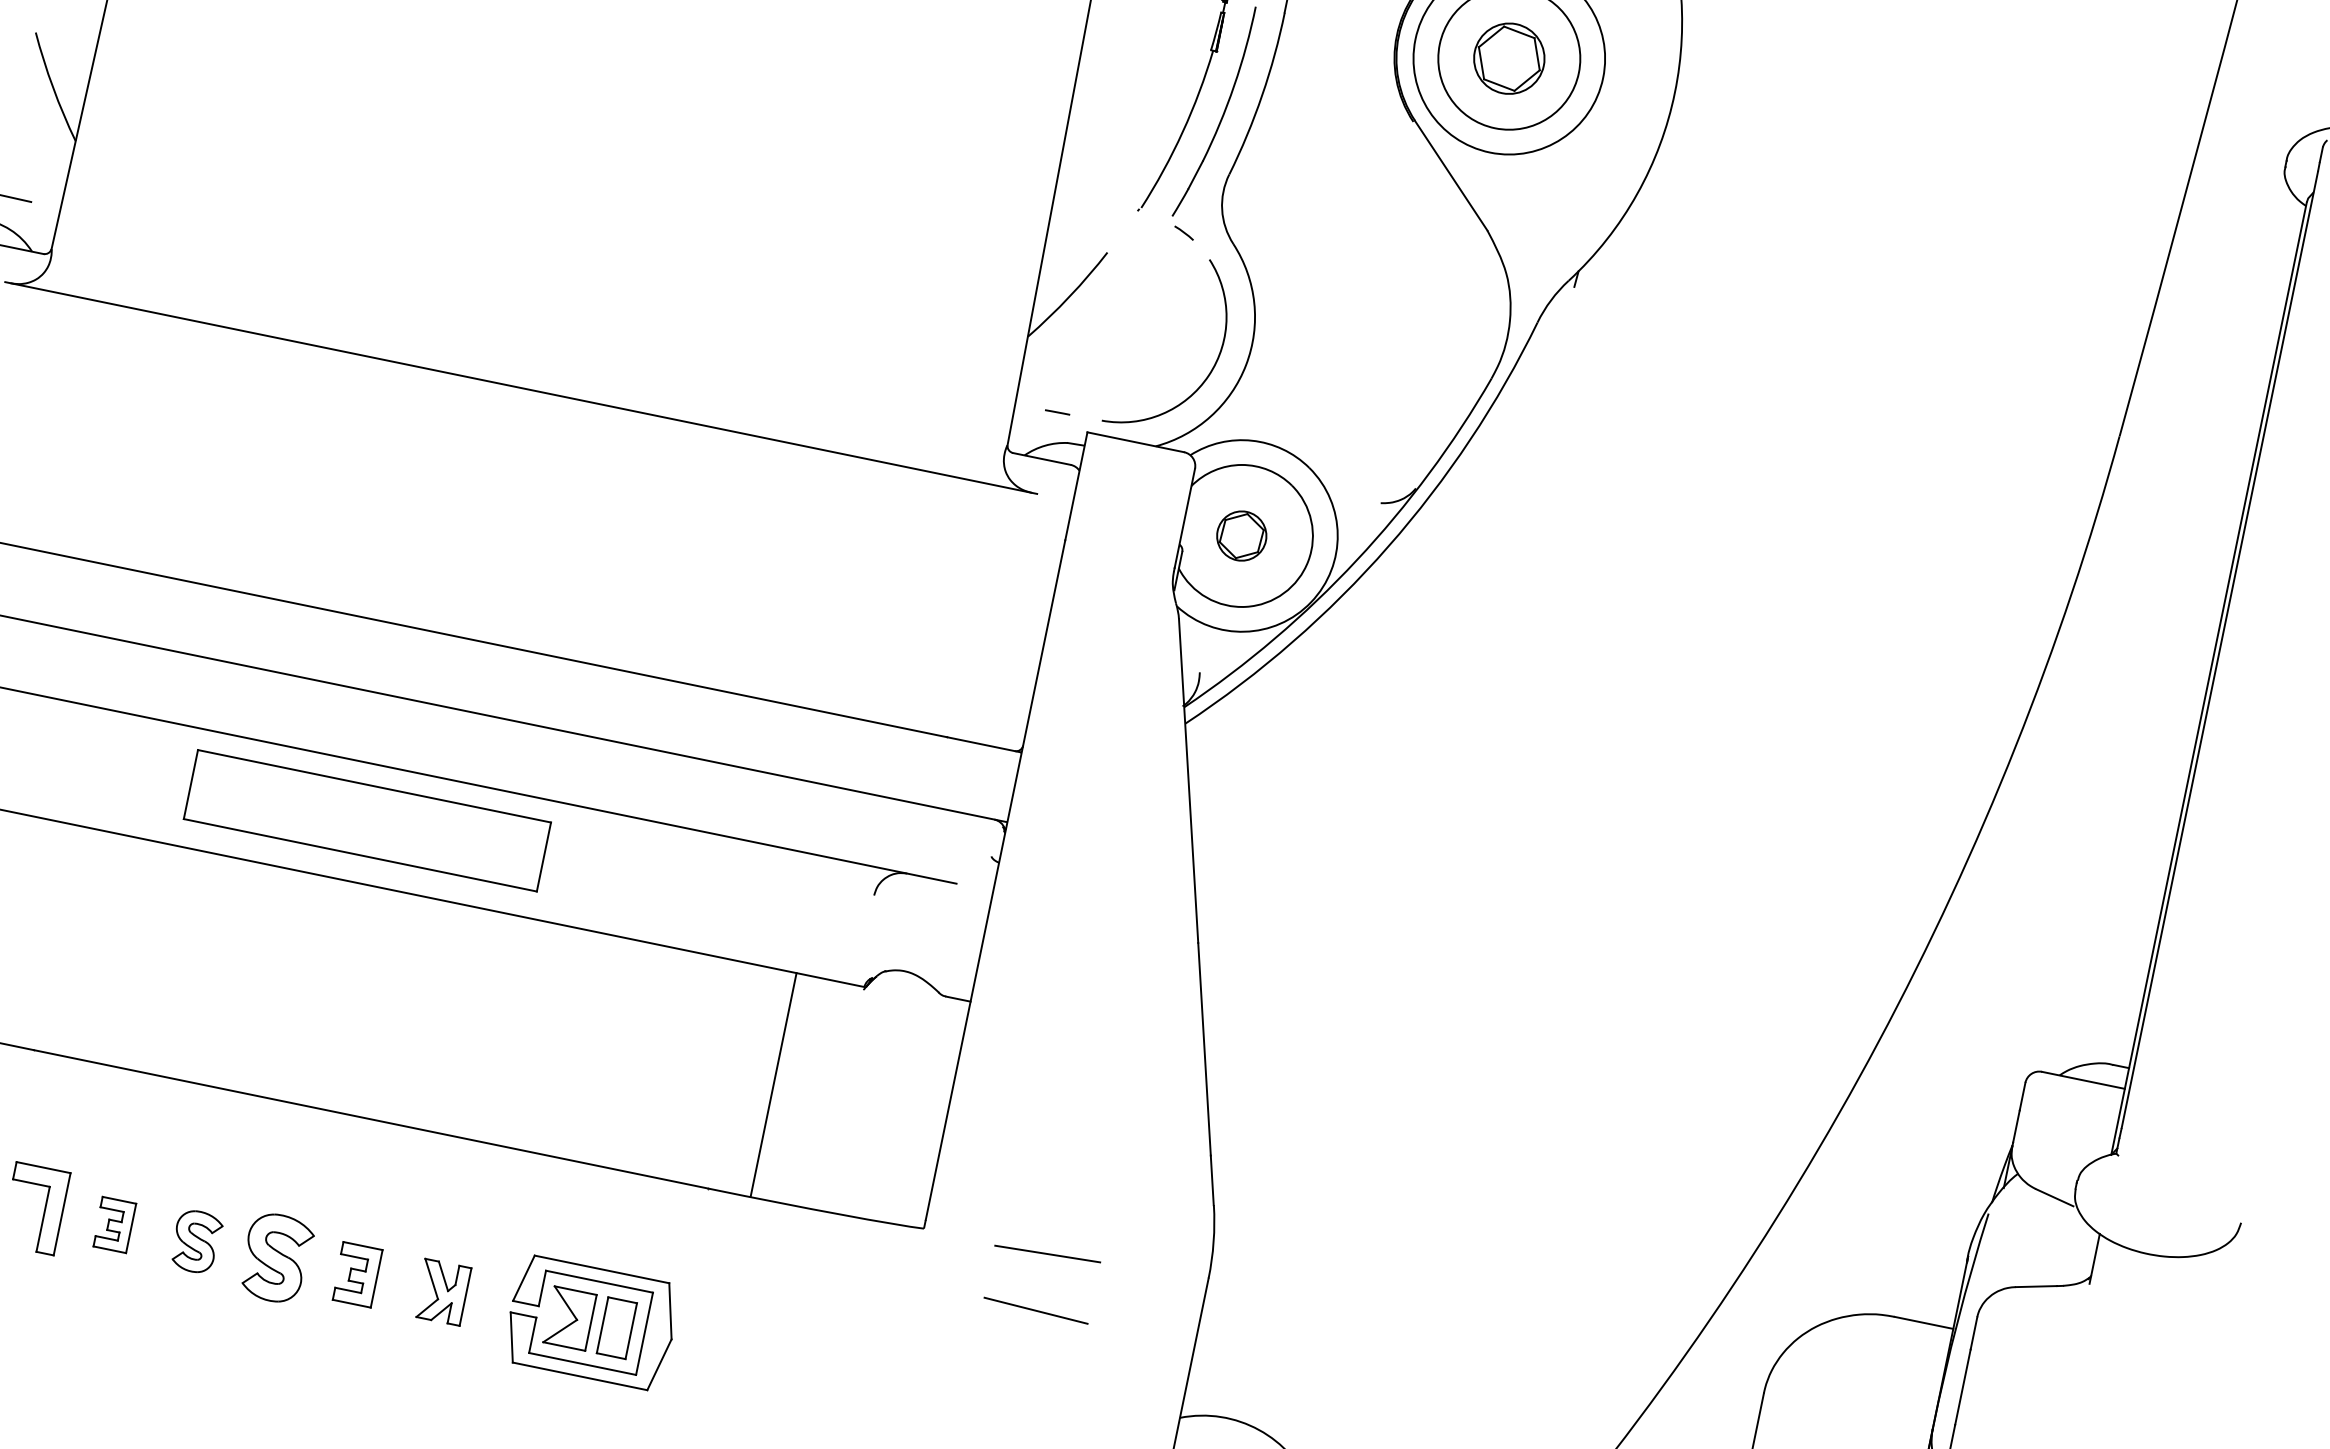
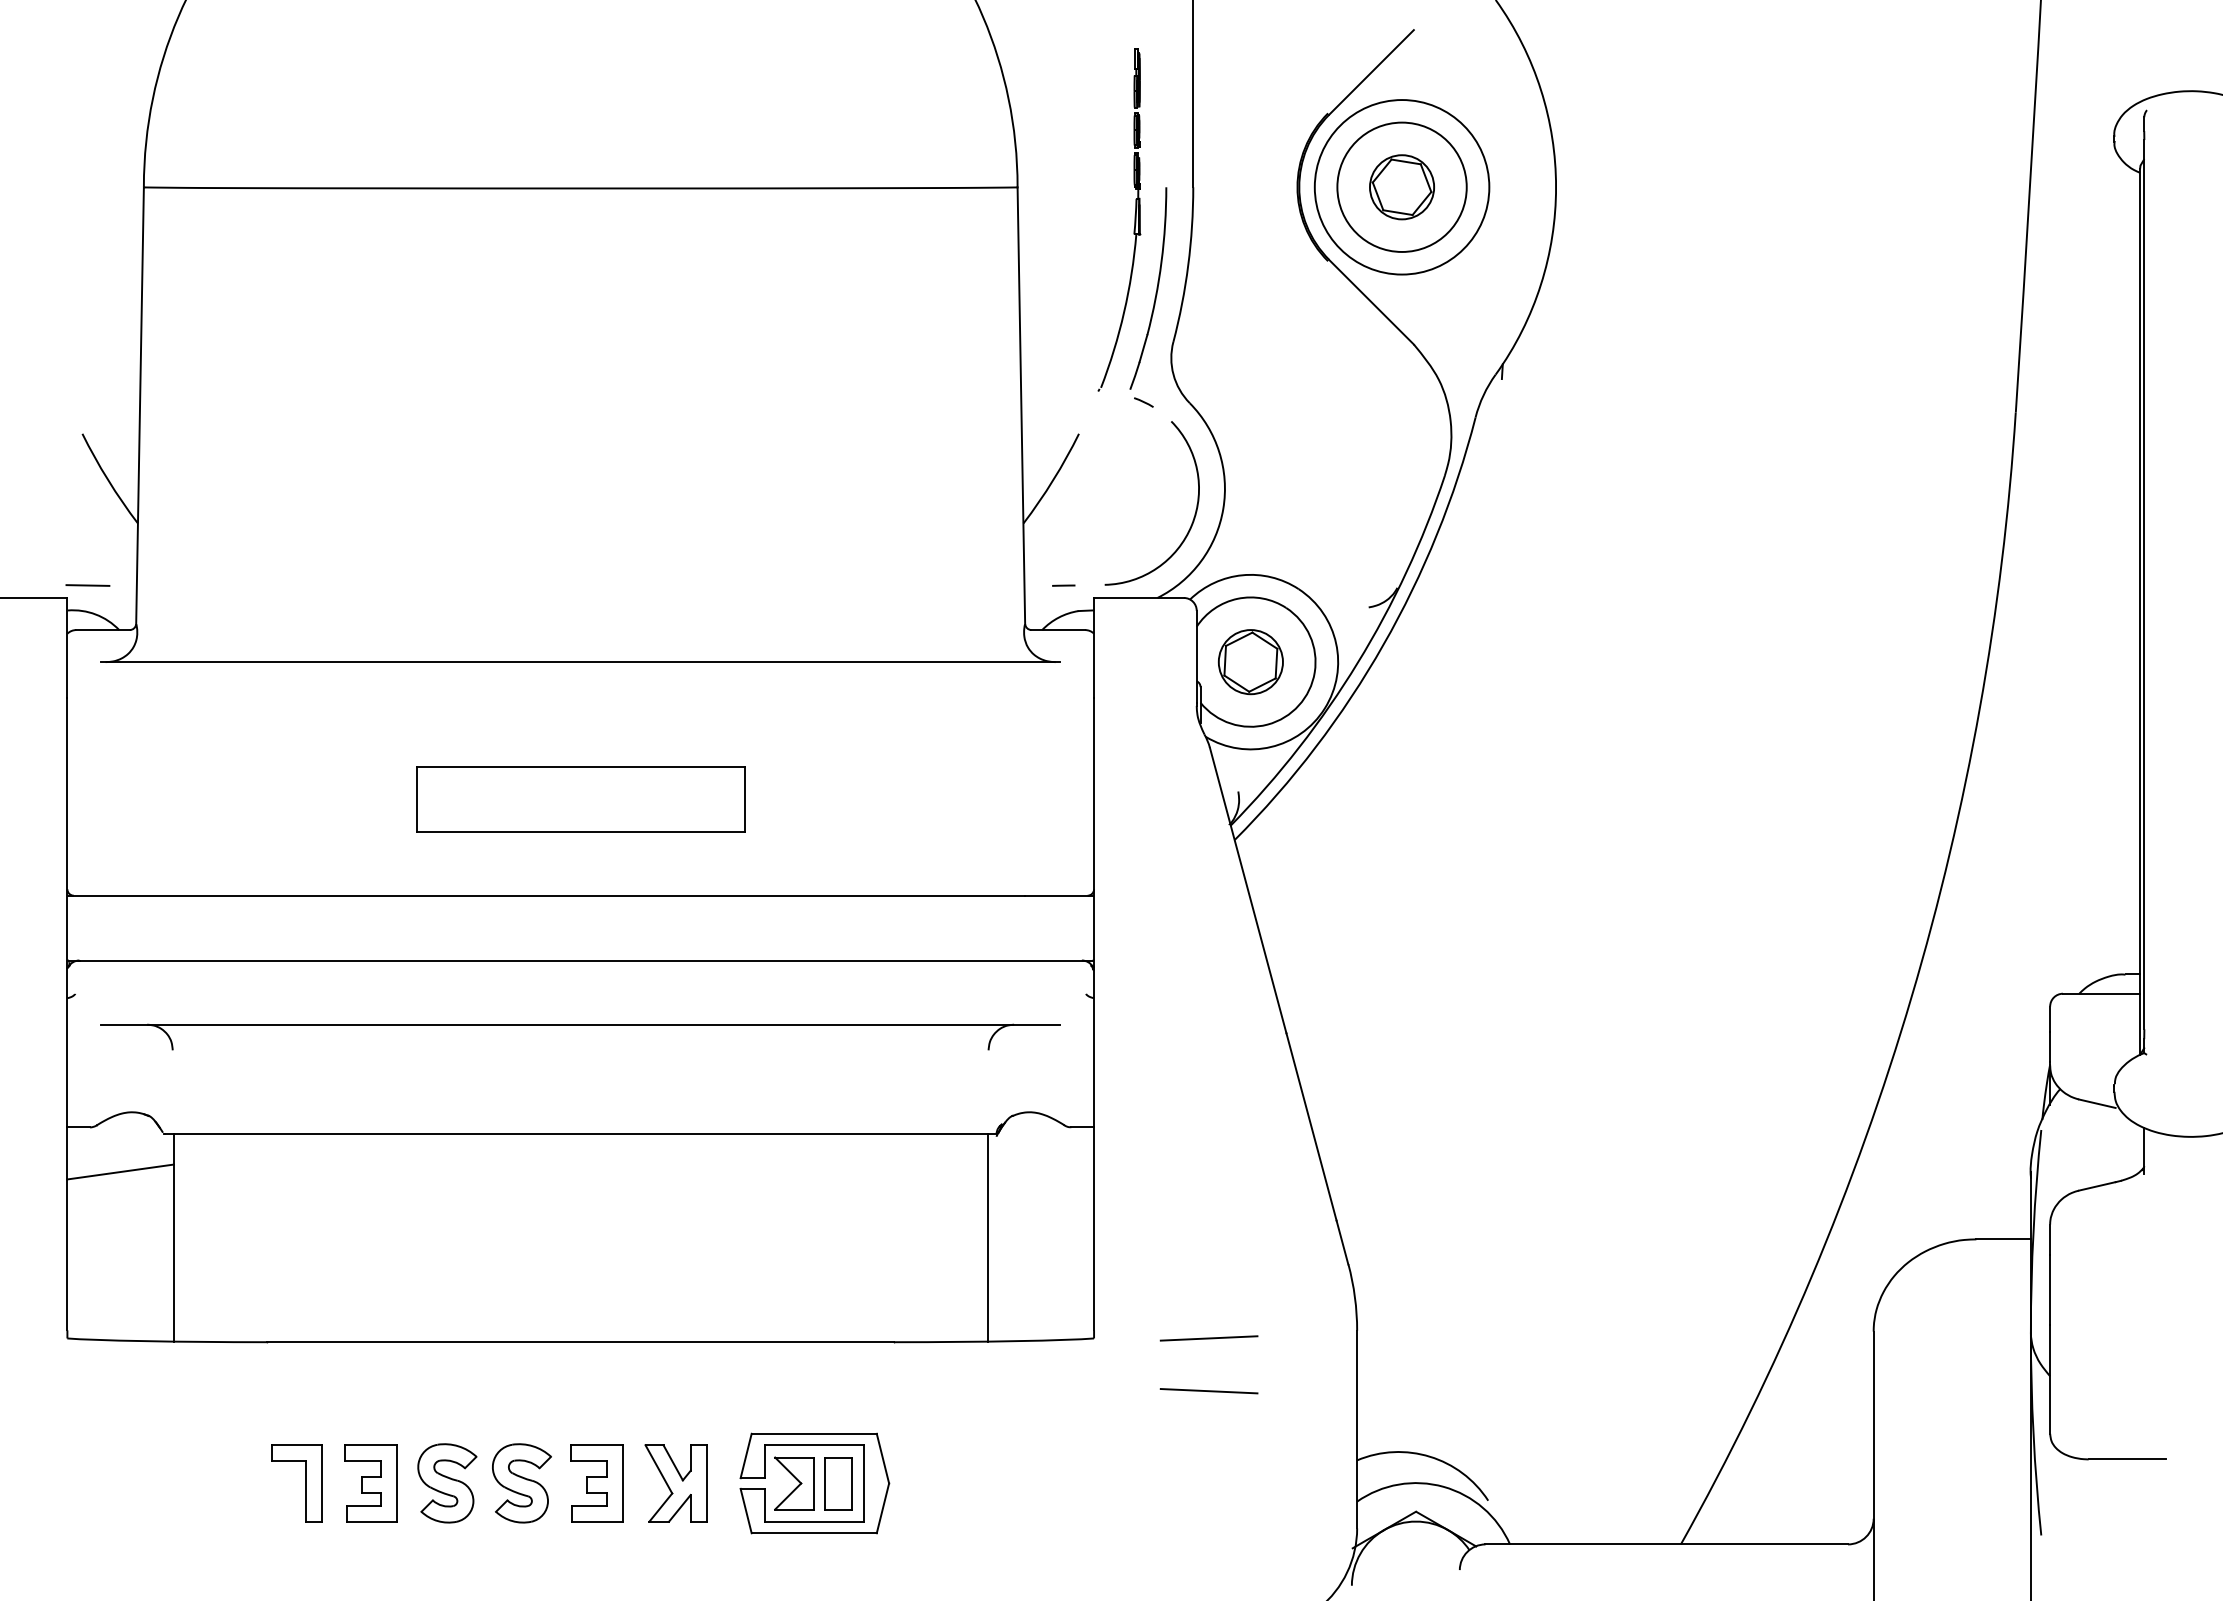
part: (1241, 536) -> (1250, 662), size x1.43
part: (367, 820) -> (580, 799), moved
line: (773, 1084) -> (987, 1237), moved
part: (113, 1224) -> (370, 1483), size x1.67
part: (196, 1241) -> (447, 1483), size x1.43
part: (356, 1274) -> (596, 1483), size x1.43
part: (441, 1292) -> (675, 1483), size x1.43

